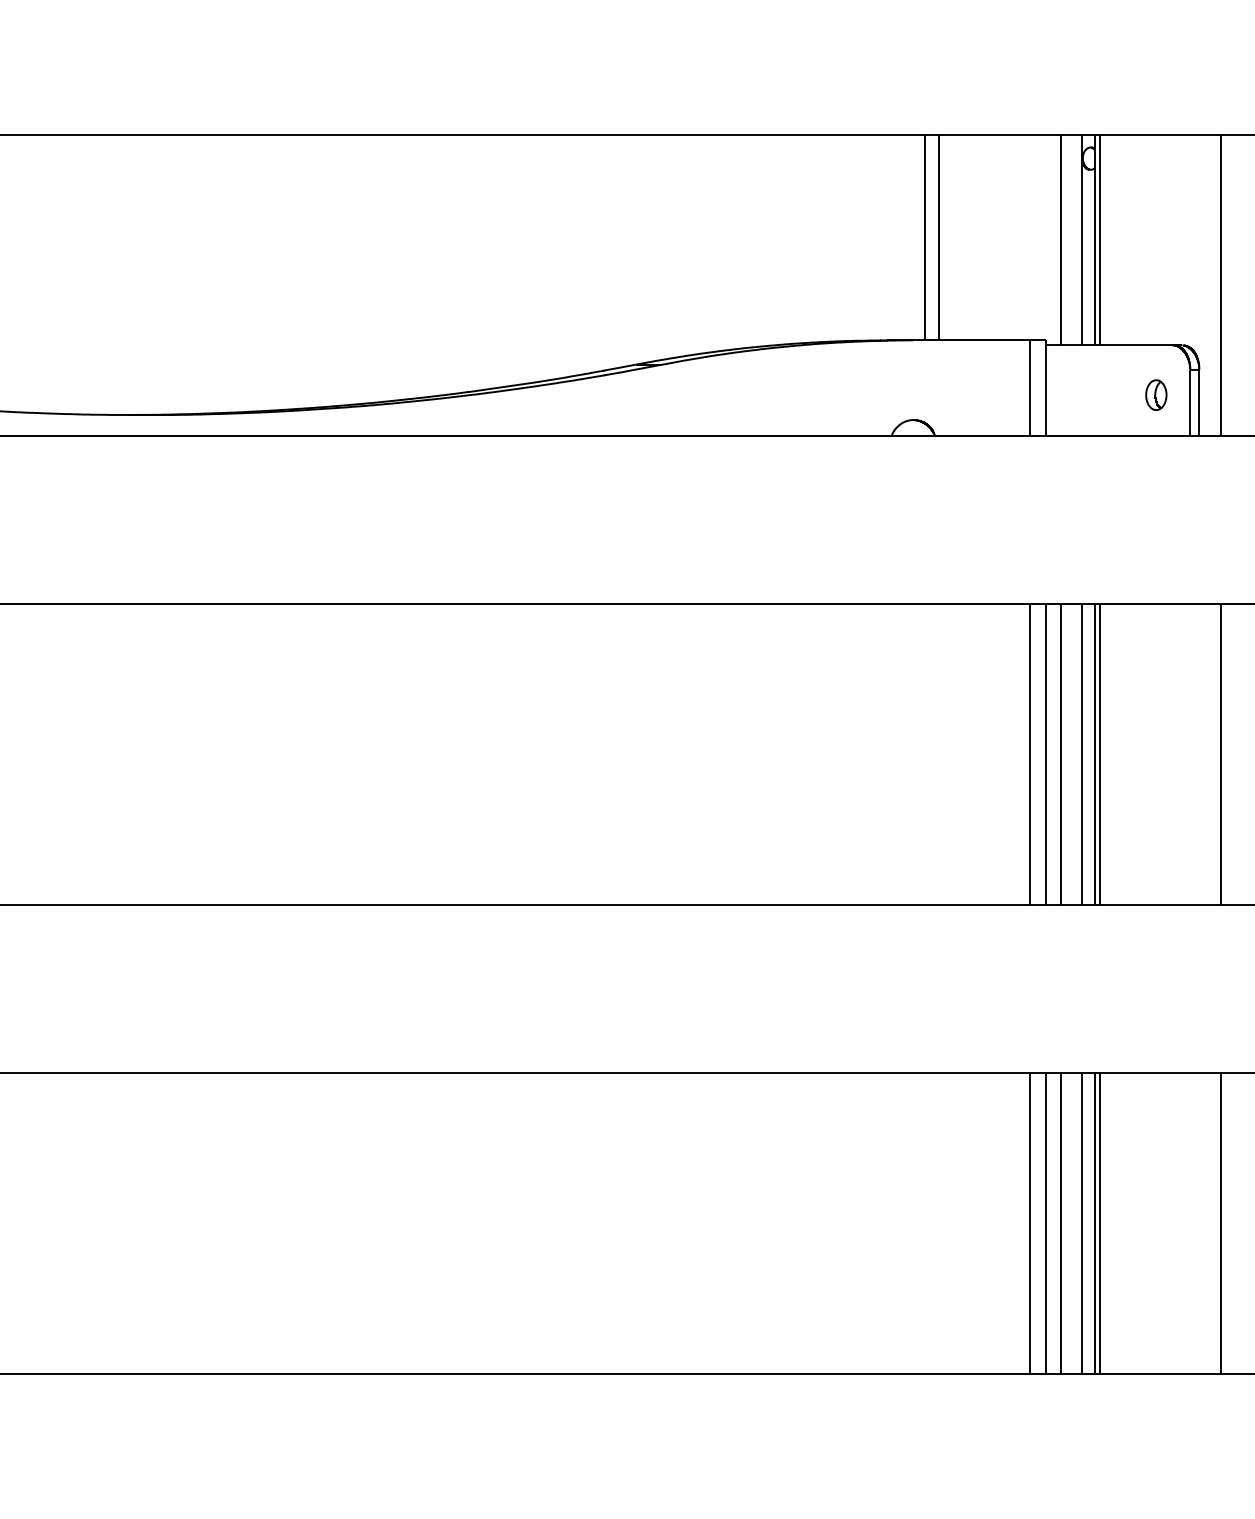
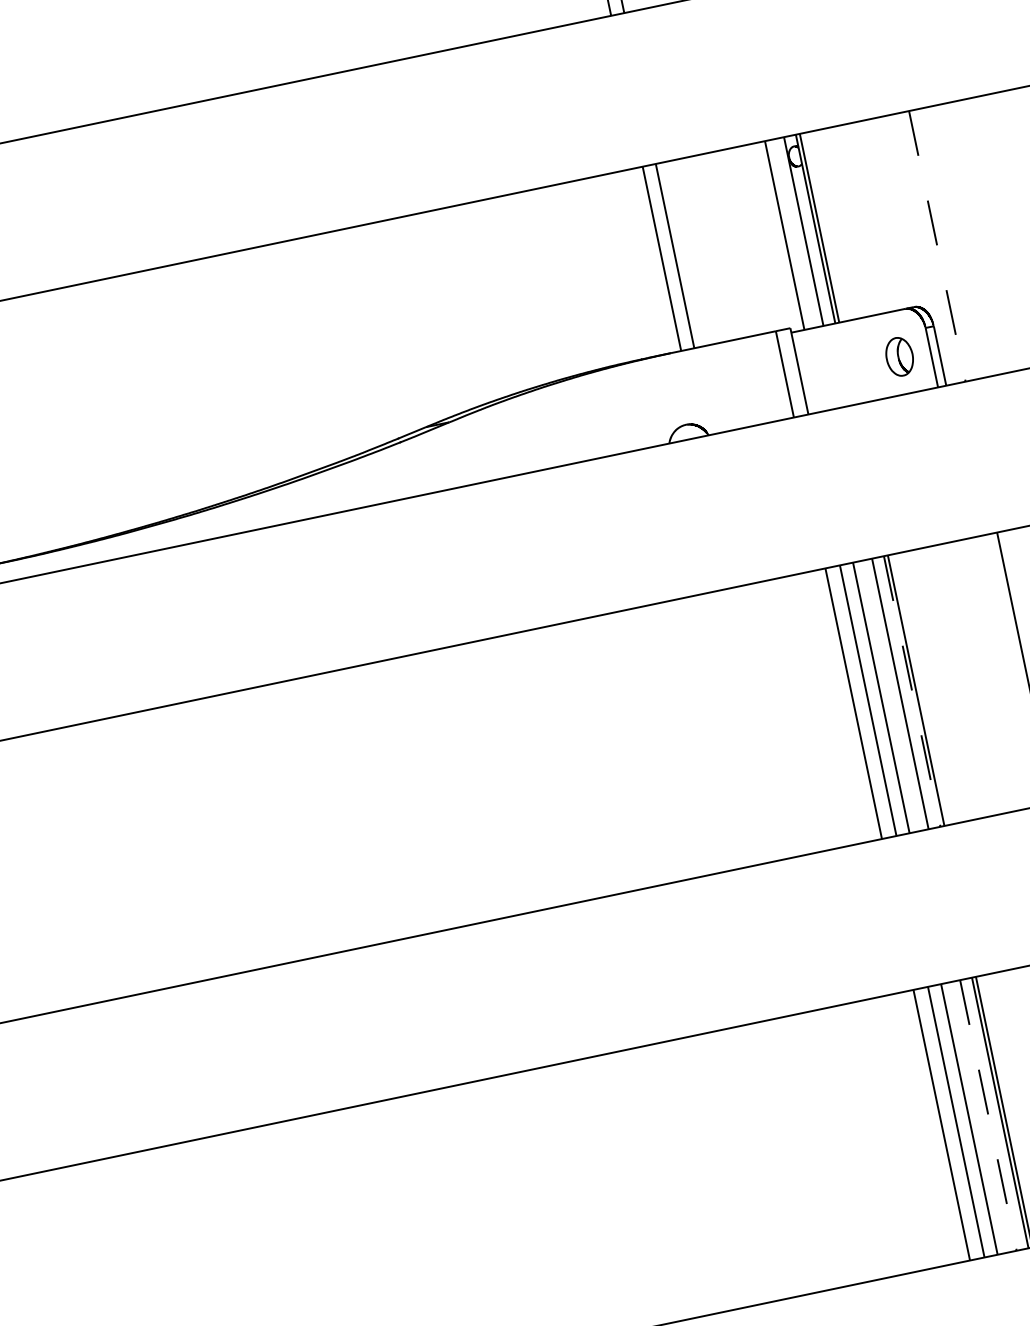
line: (1220, 286) -> (937, 247), solid -> dashed
part: (1156, 394) -> (899, 356), size x1.4
line: (1095, 755) -> (912, 692), solid -> dashed
line: (1081, 1223) -> (988, 1115), solid -> dashed

